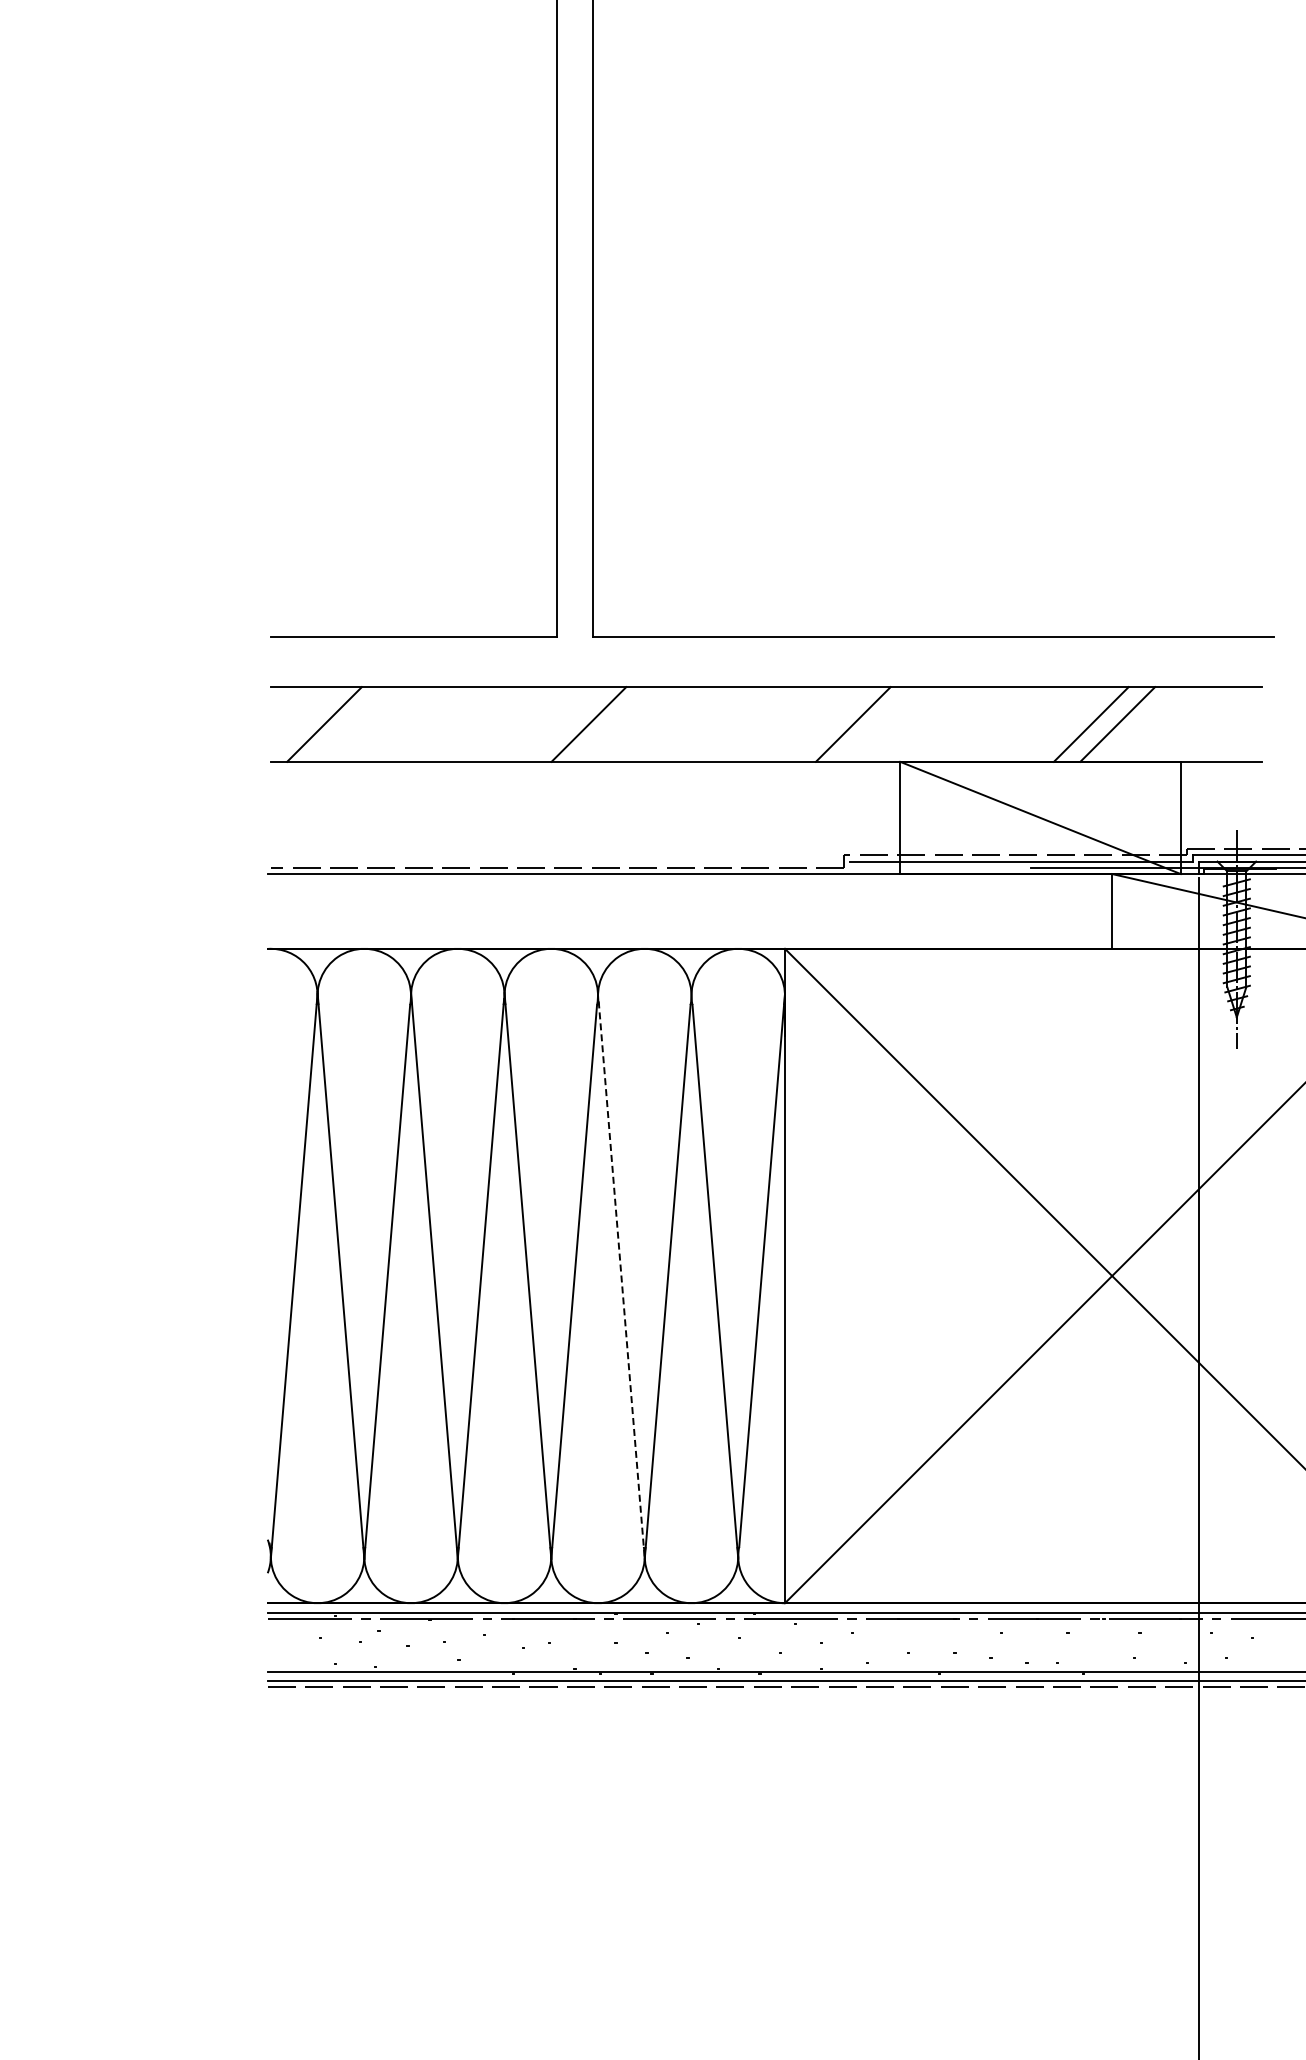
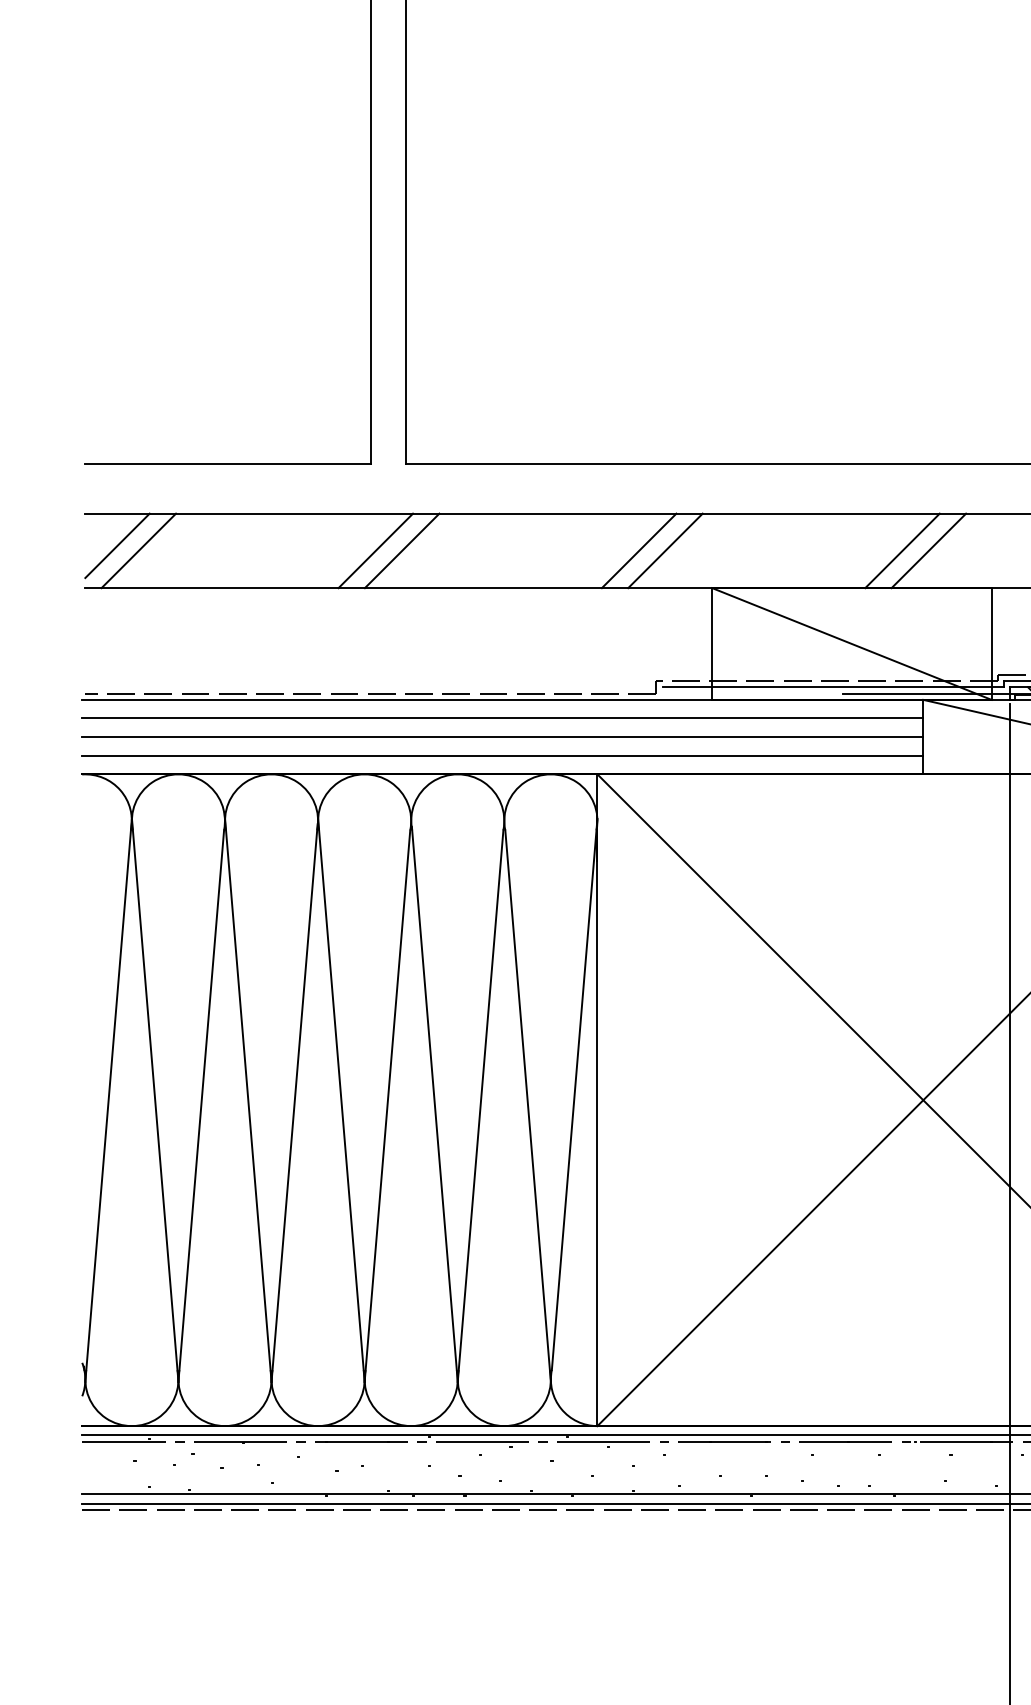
line: (302, 719) -> (116, 545), added
line: (562, 724) -> (375, 550), added
line: (826, 724) -> (638, 550), added
line: (689, 892) -> (502, 718), added
line: (689, 911) -> (502, 737), added
line: (689, 930) -> (502, 756), added
line: (621, 1280) -> (434, 1104), dashed -> solid

